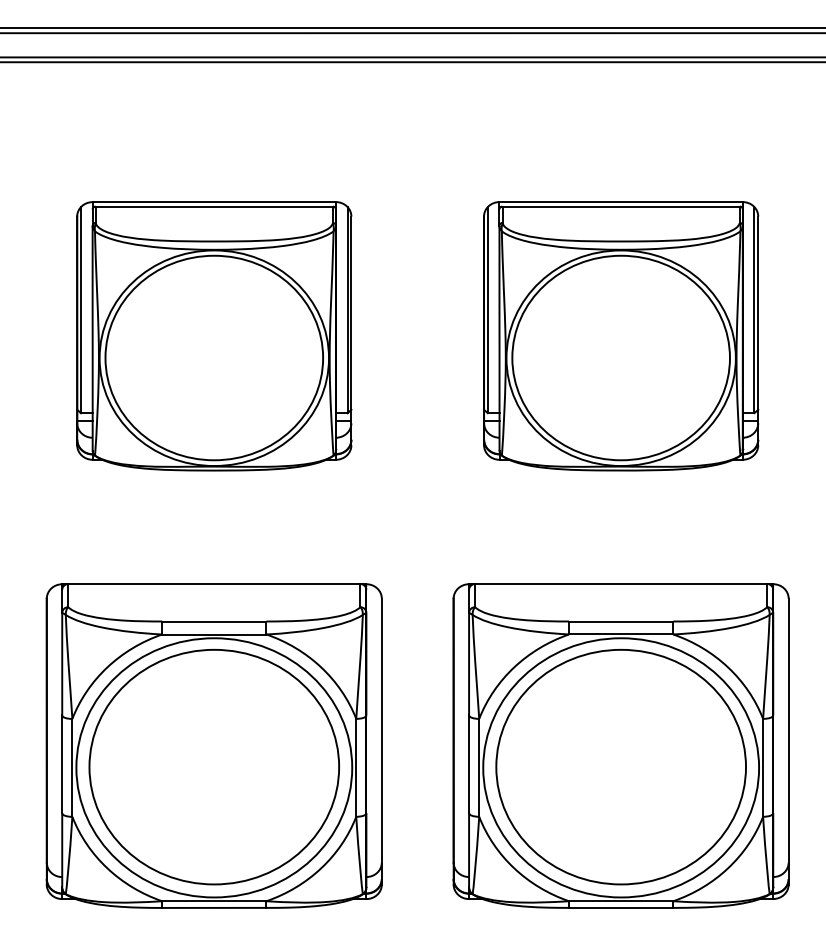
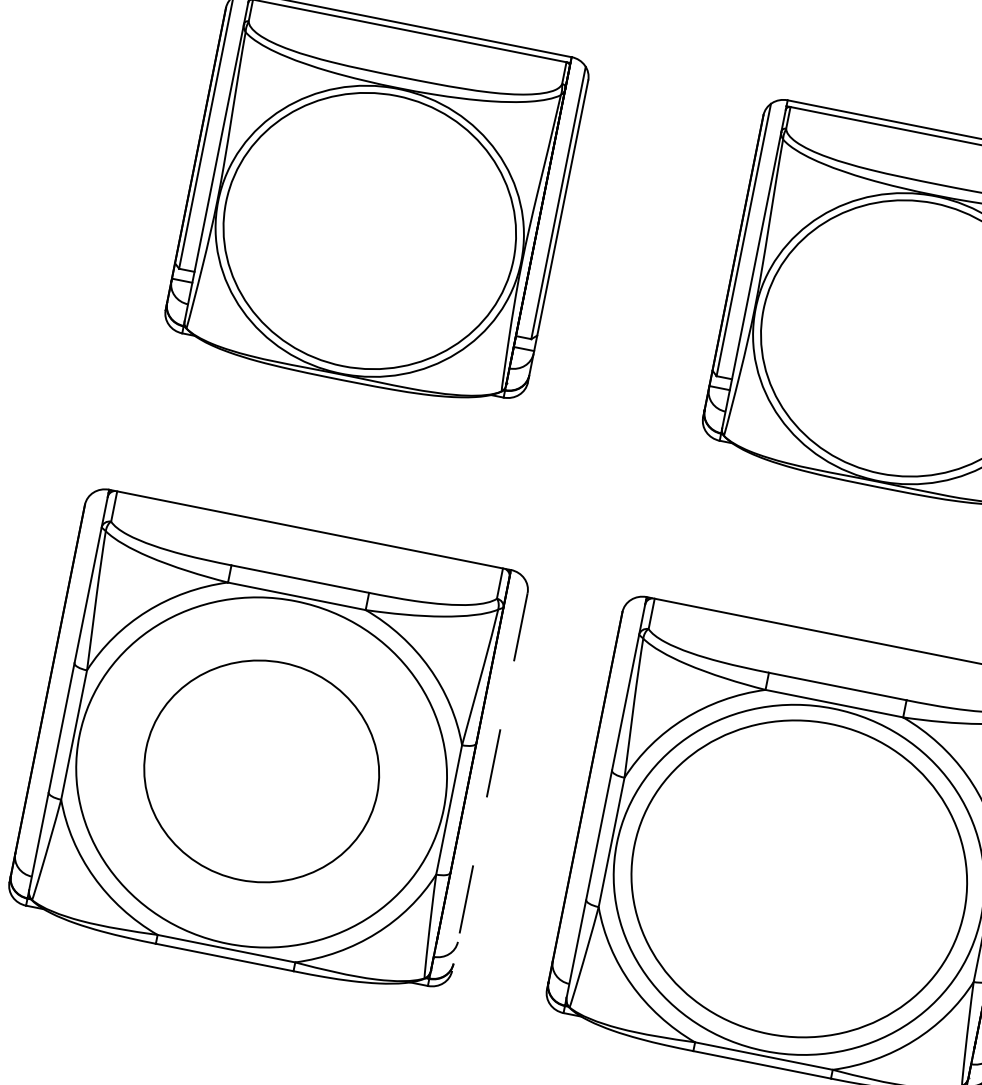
line: (381, 741) -> (489, 781), solid -> dashed
part: (213, 766) -> (260, 770), size x0.7

